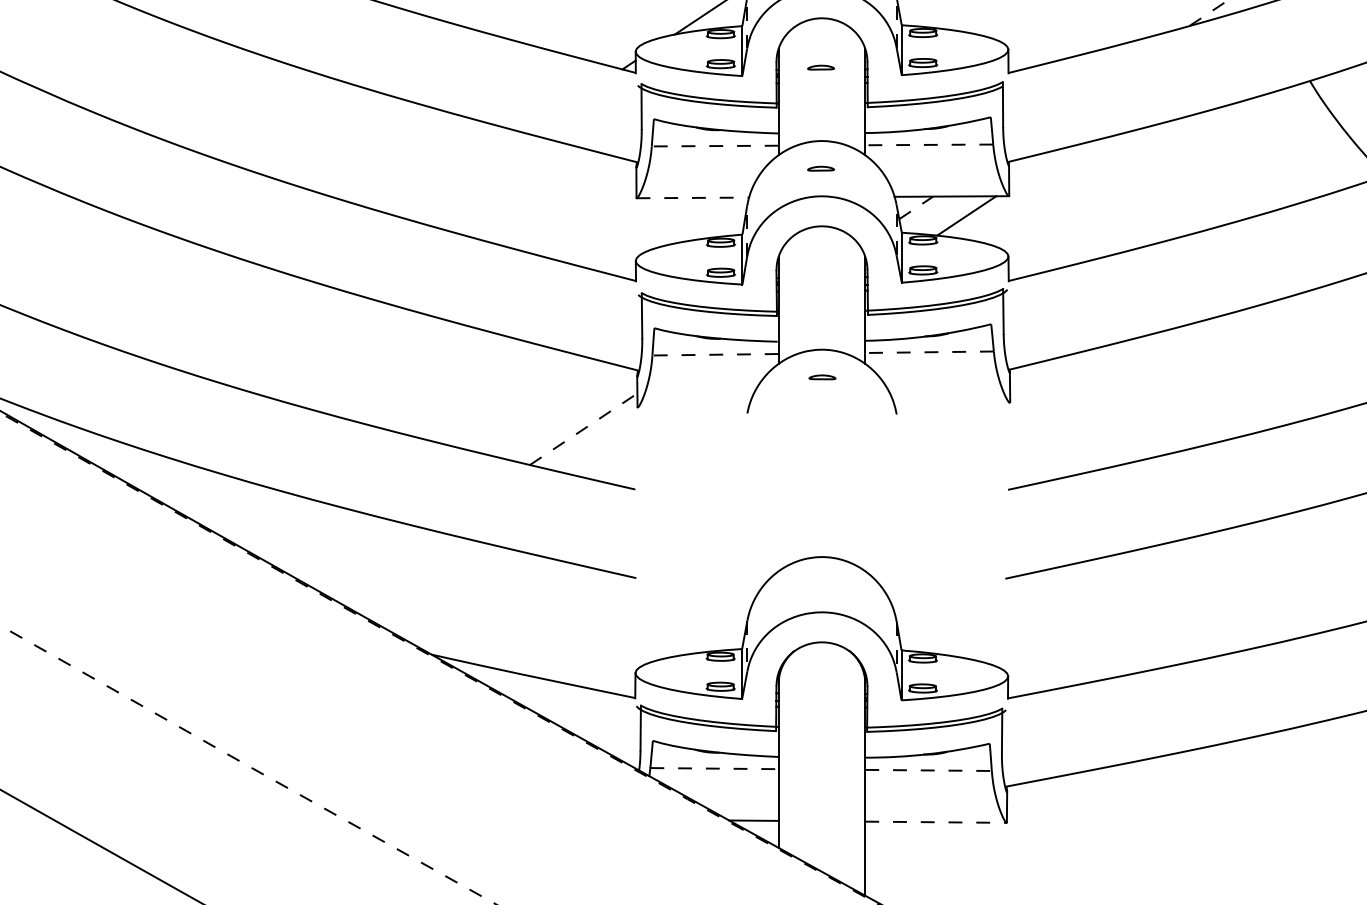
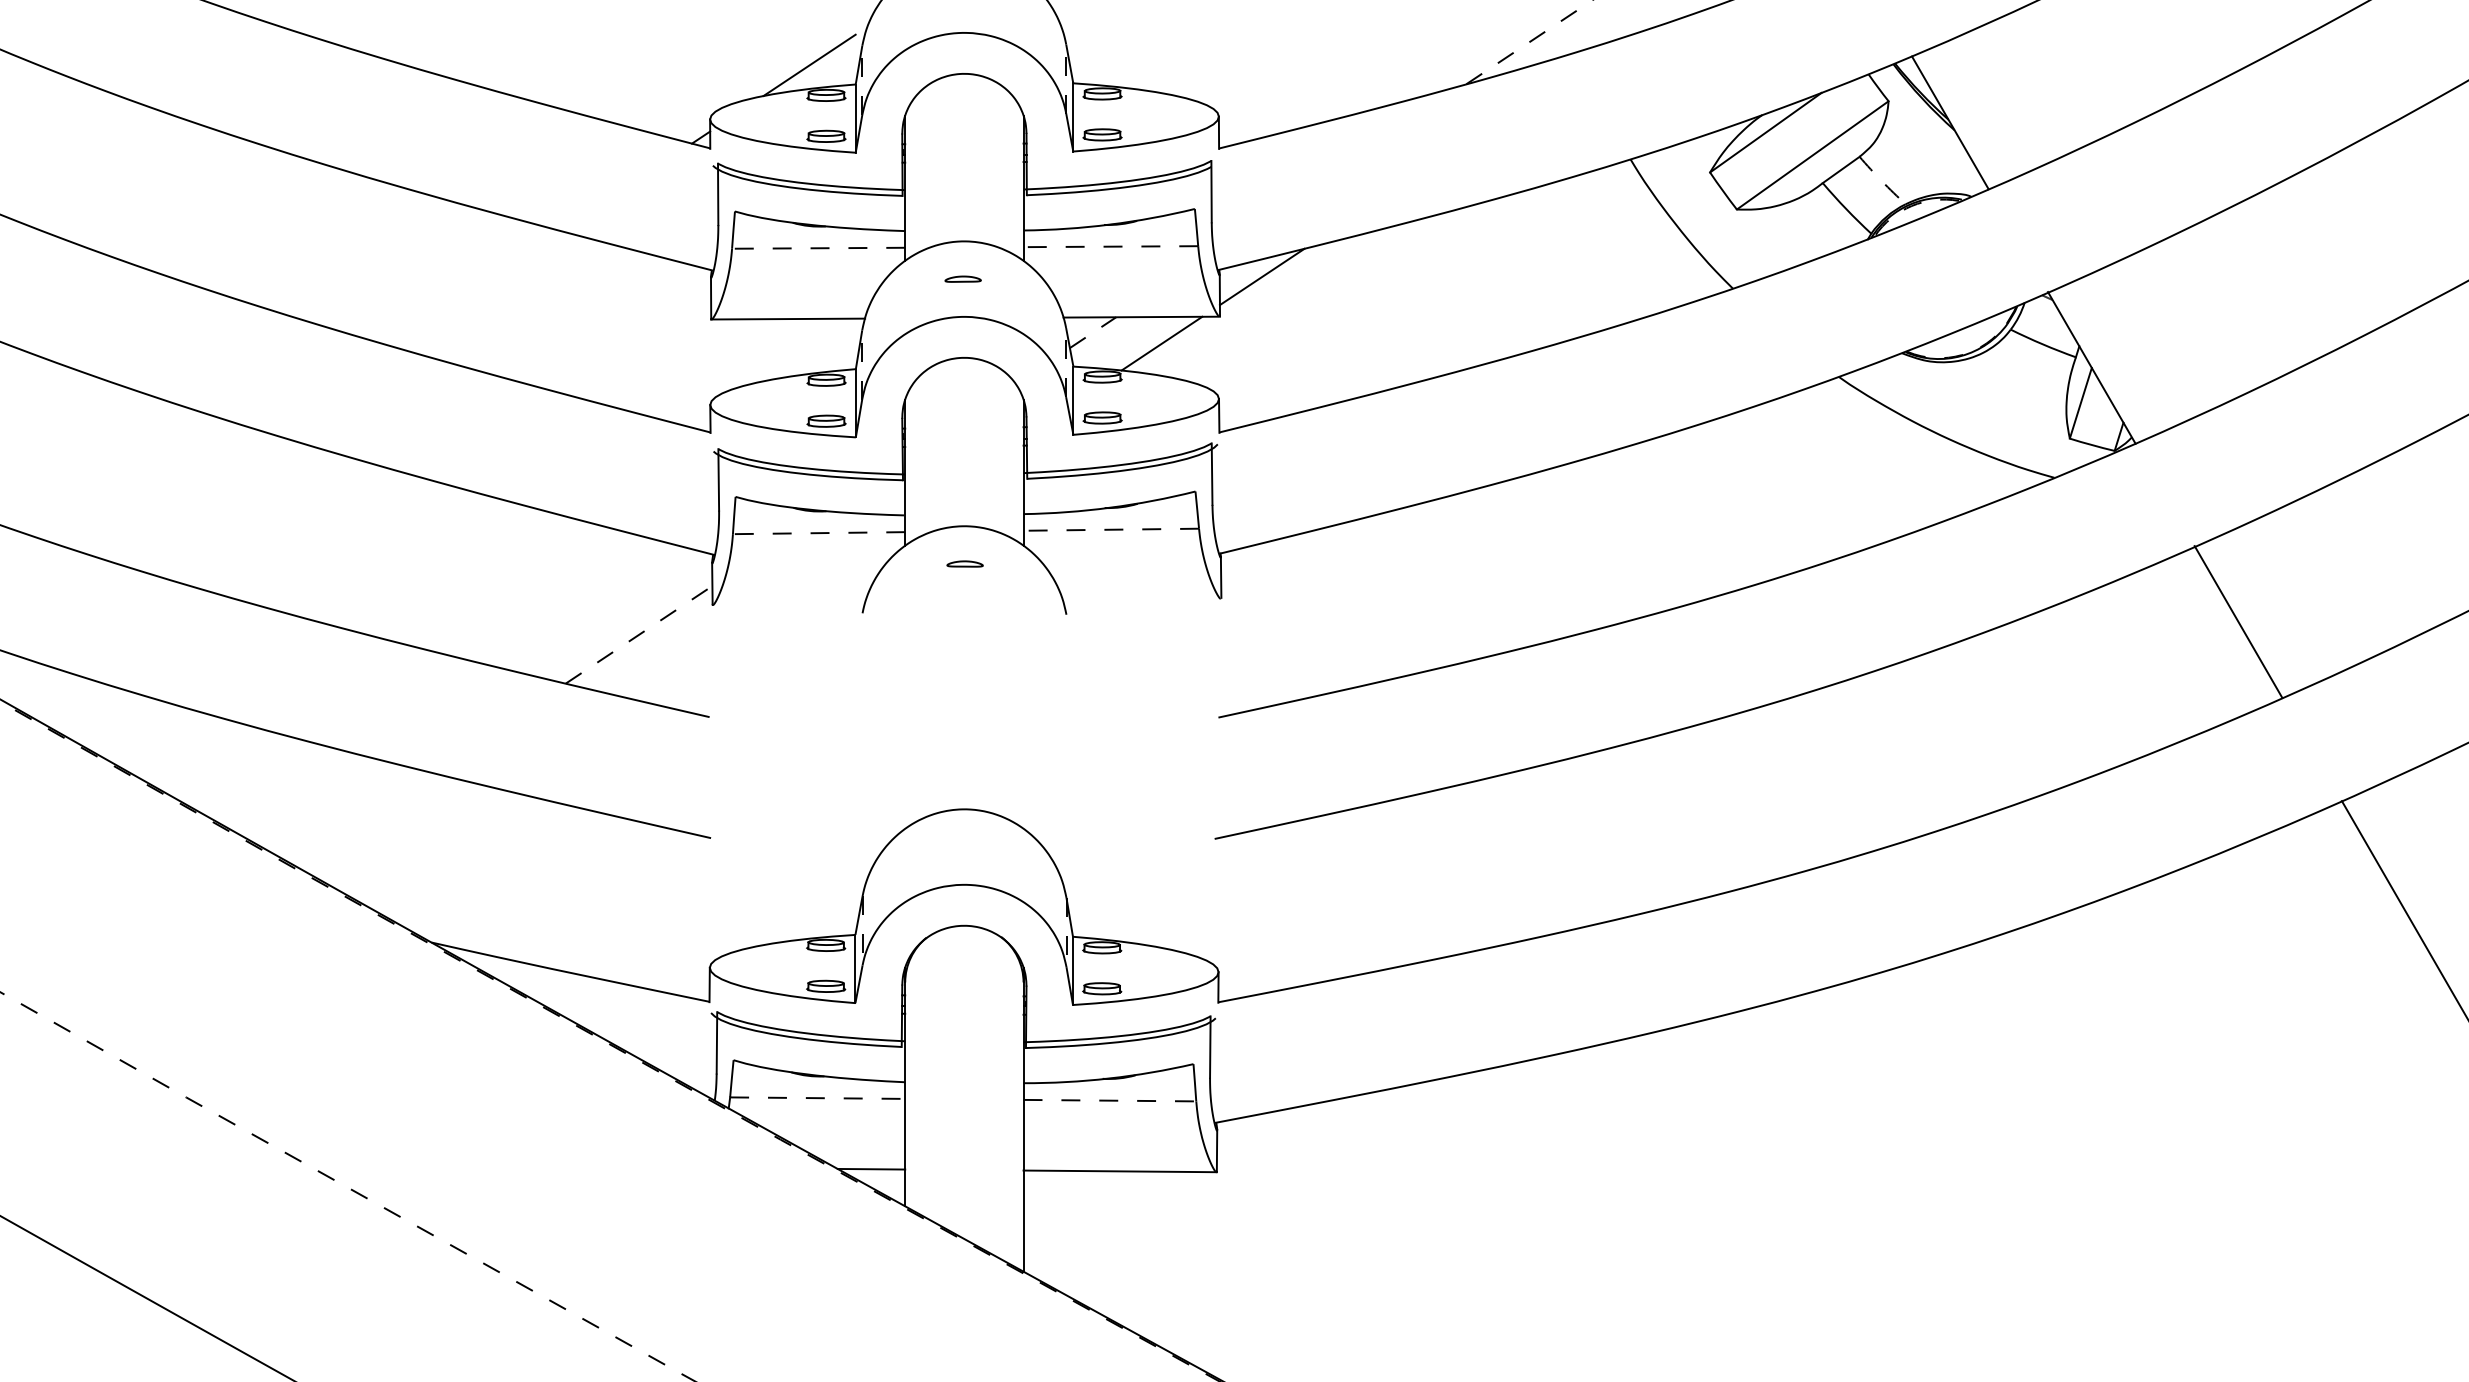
part: (820, 67) -> (962, 140), removed
line: (1039, 166) -> (1261, 276), added
line: (693, 198) -> (788, 319), dashed -> solid
line: (936, 822) -> (1120, 1171), dashed -> solid

